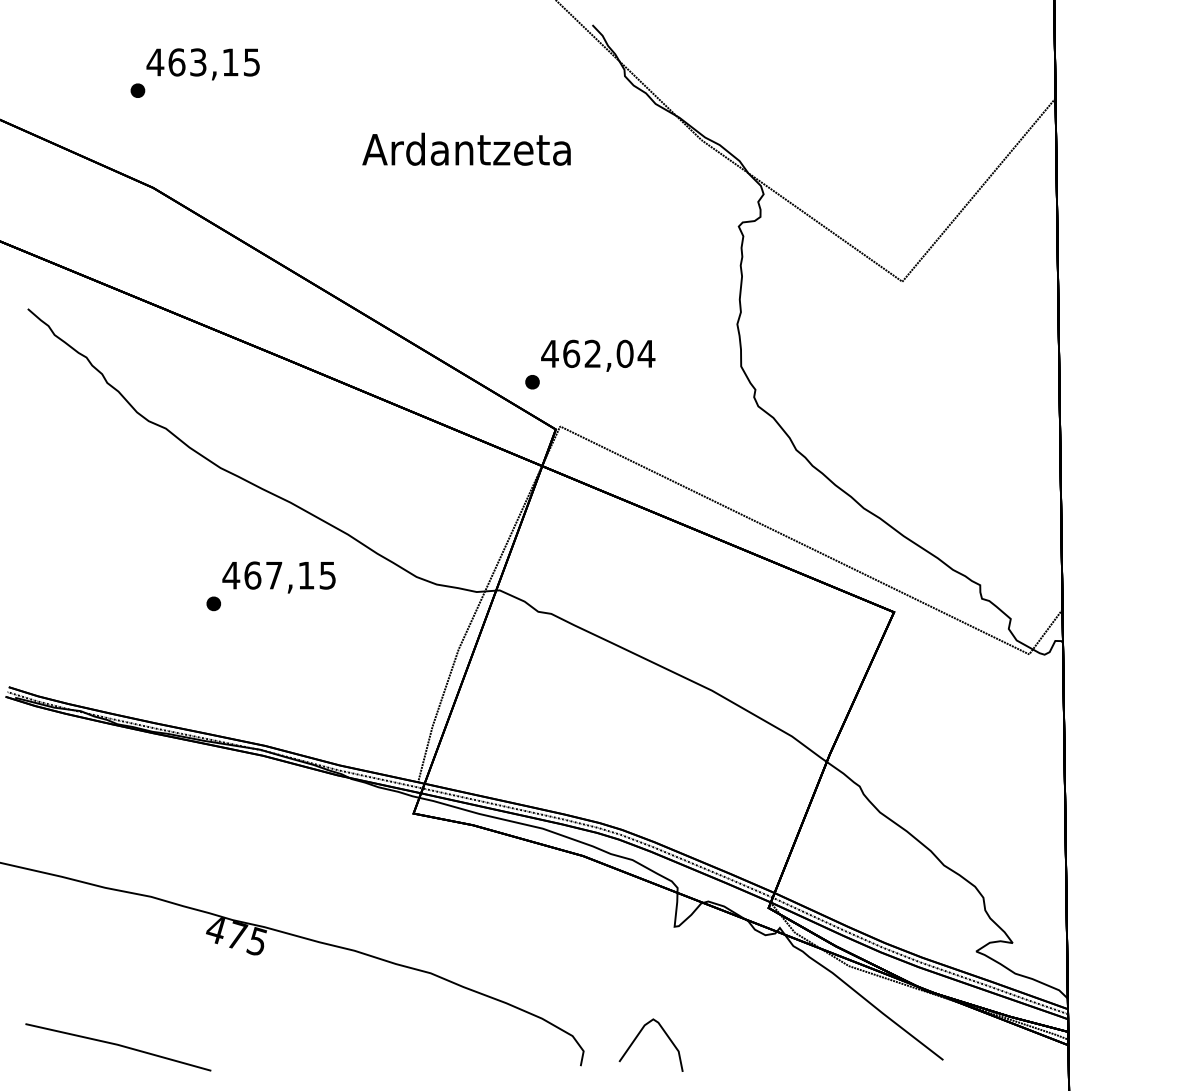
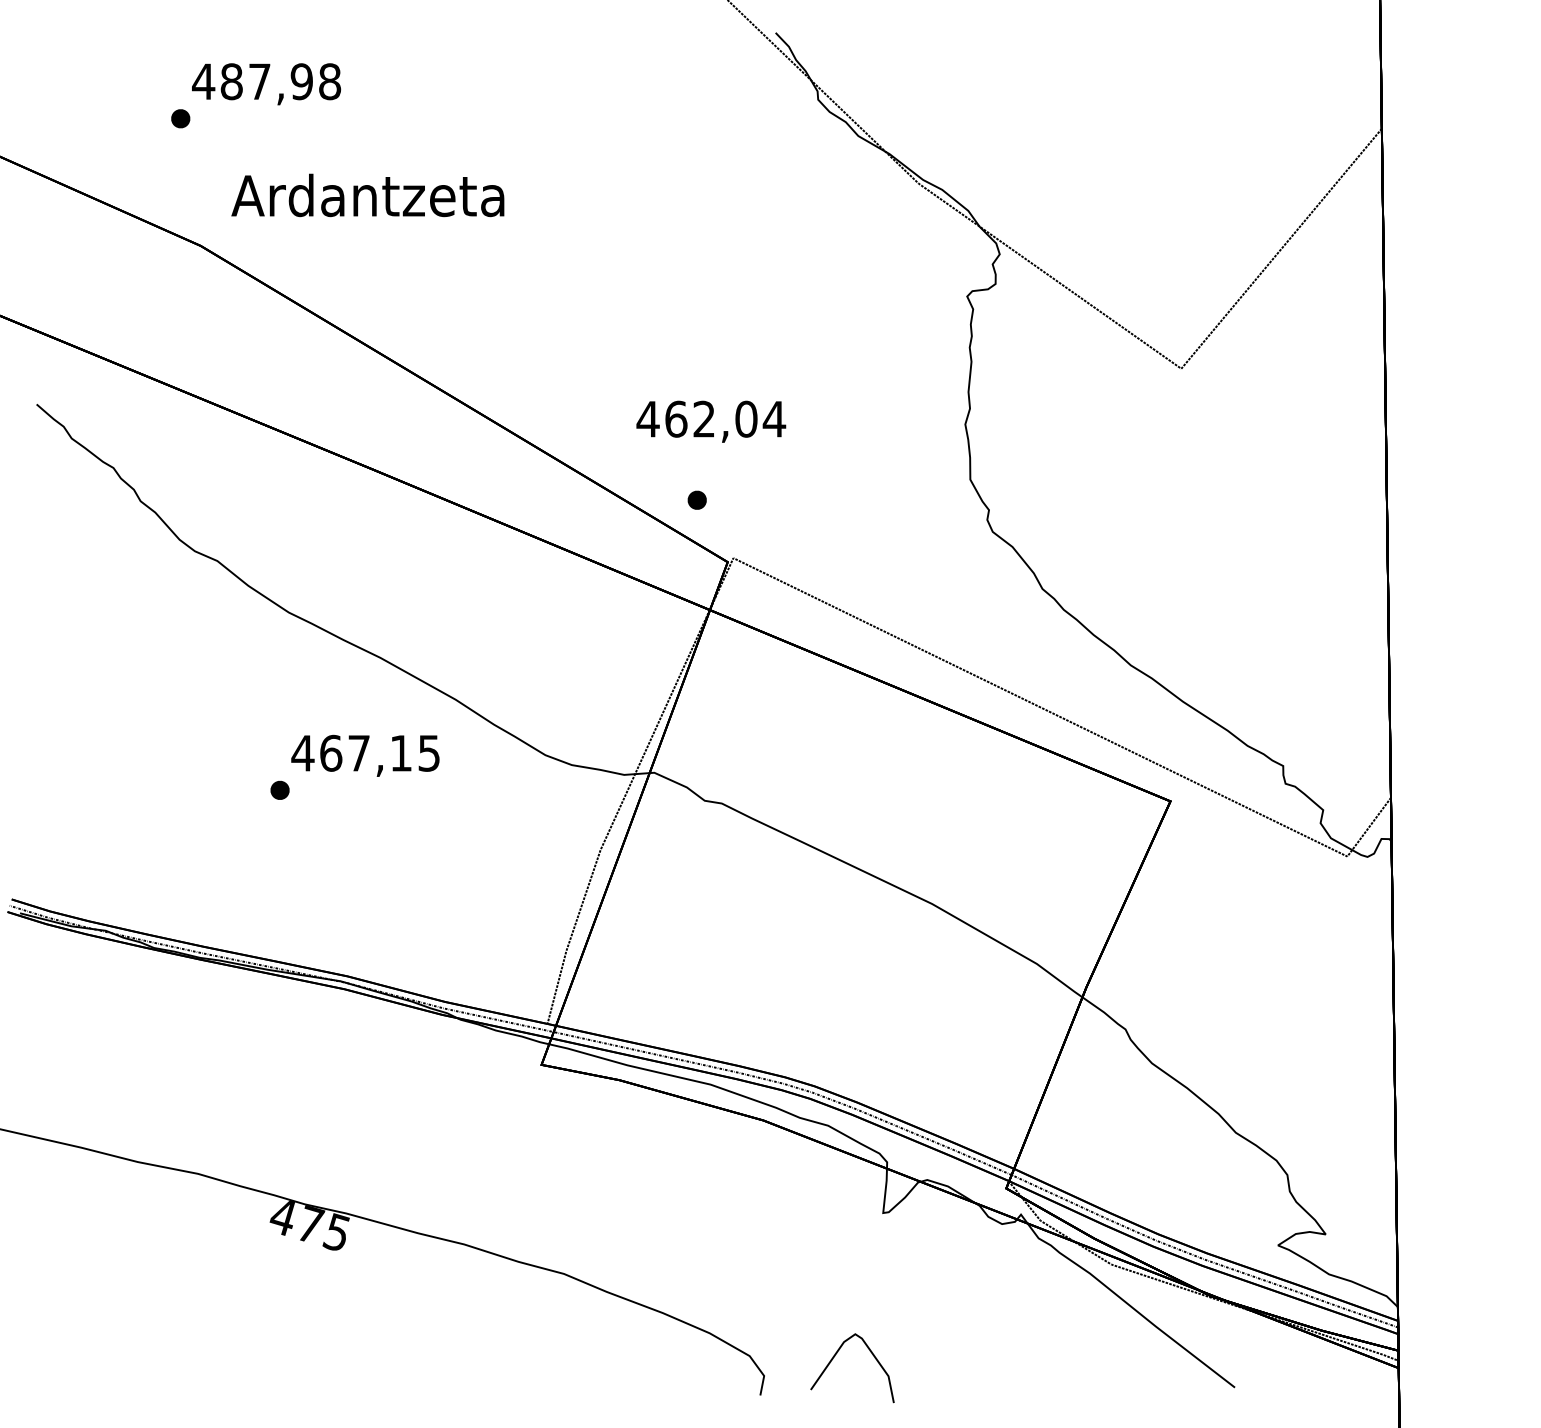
text: (214, 62) -> (280, 81), 463,15 -> 487,98
text: (466, 149) -> (367, 195), moved
text: (598, 355) -> (711, 421), moved
line: (117, 1045) -> (154, 1368), removed

